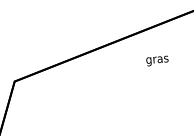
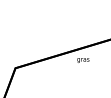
text: (157, 60) -> (83, 60), moved

